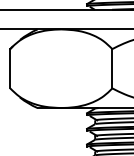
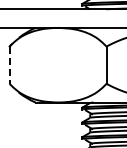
line: (10, 69) -> (9, 65), solid -> dashed

